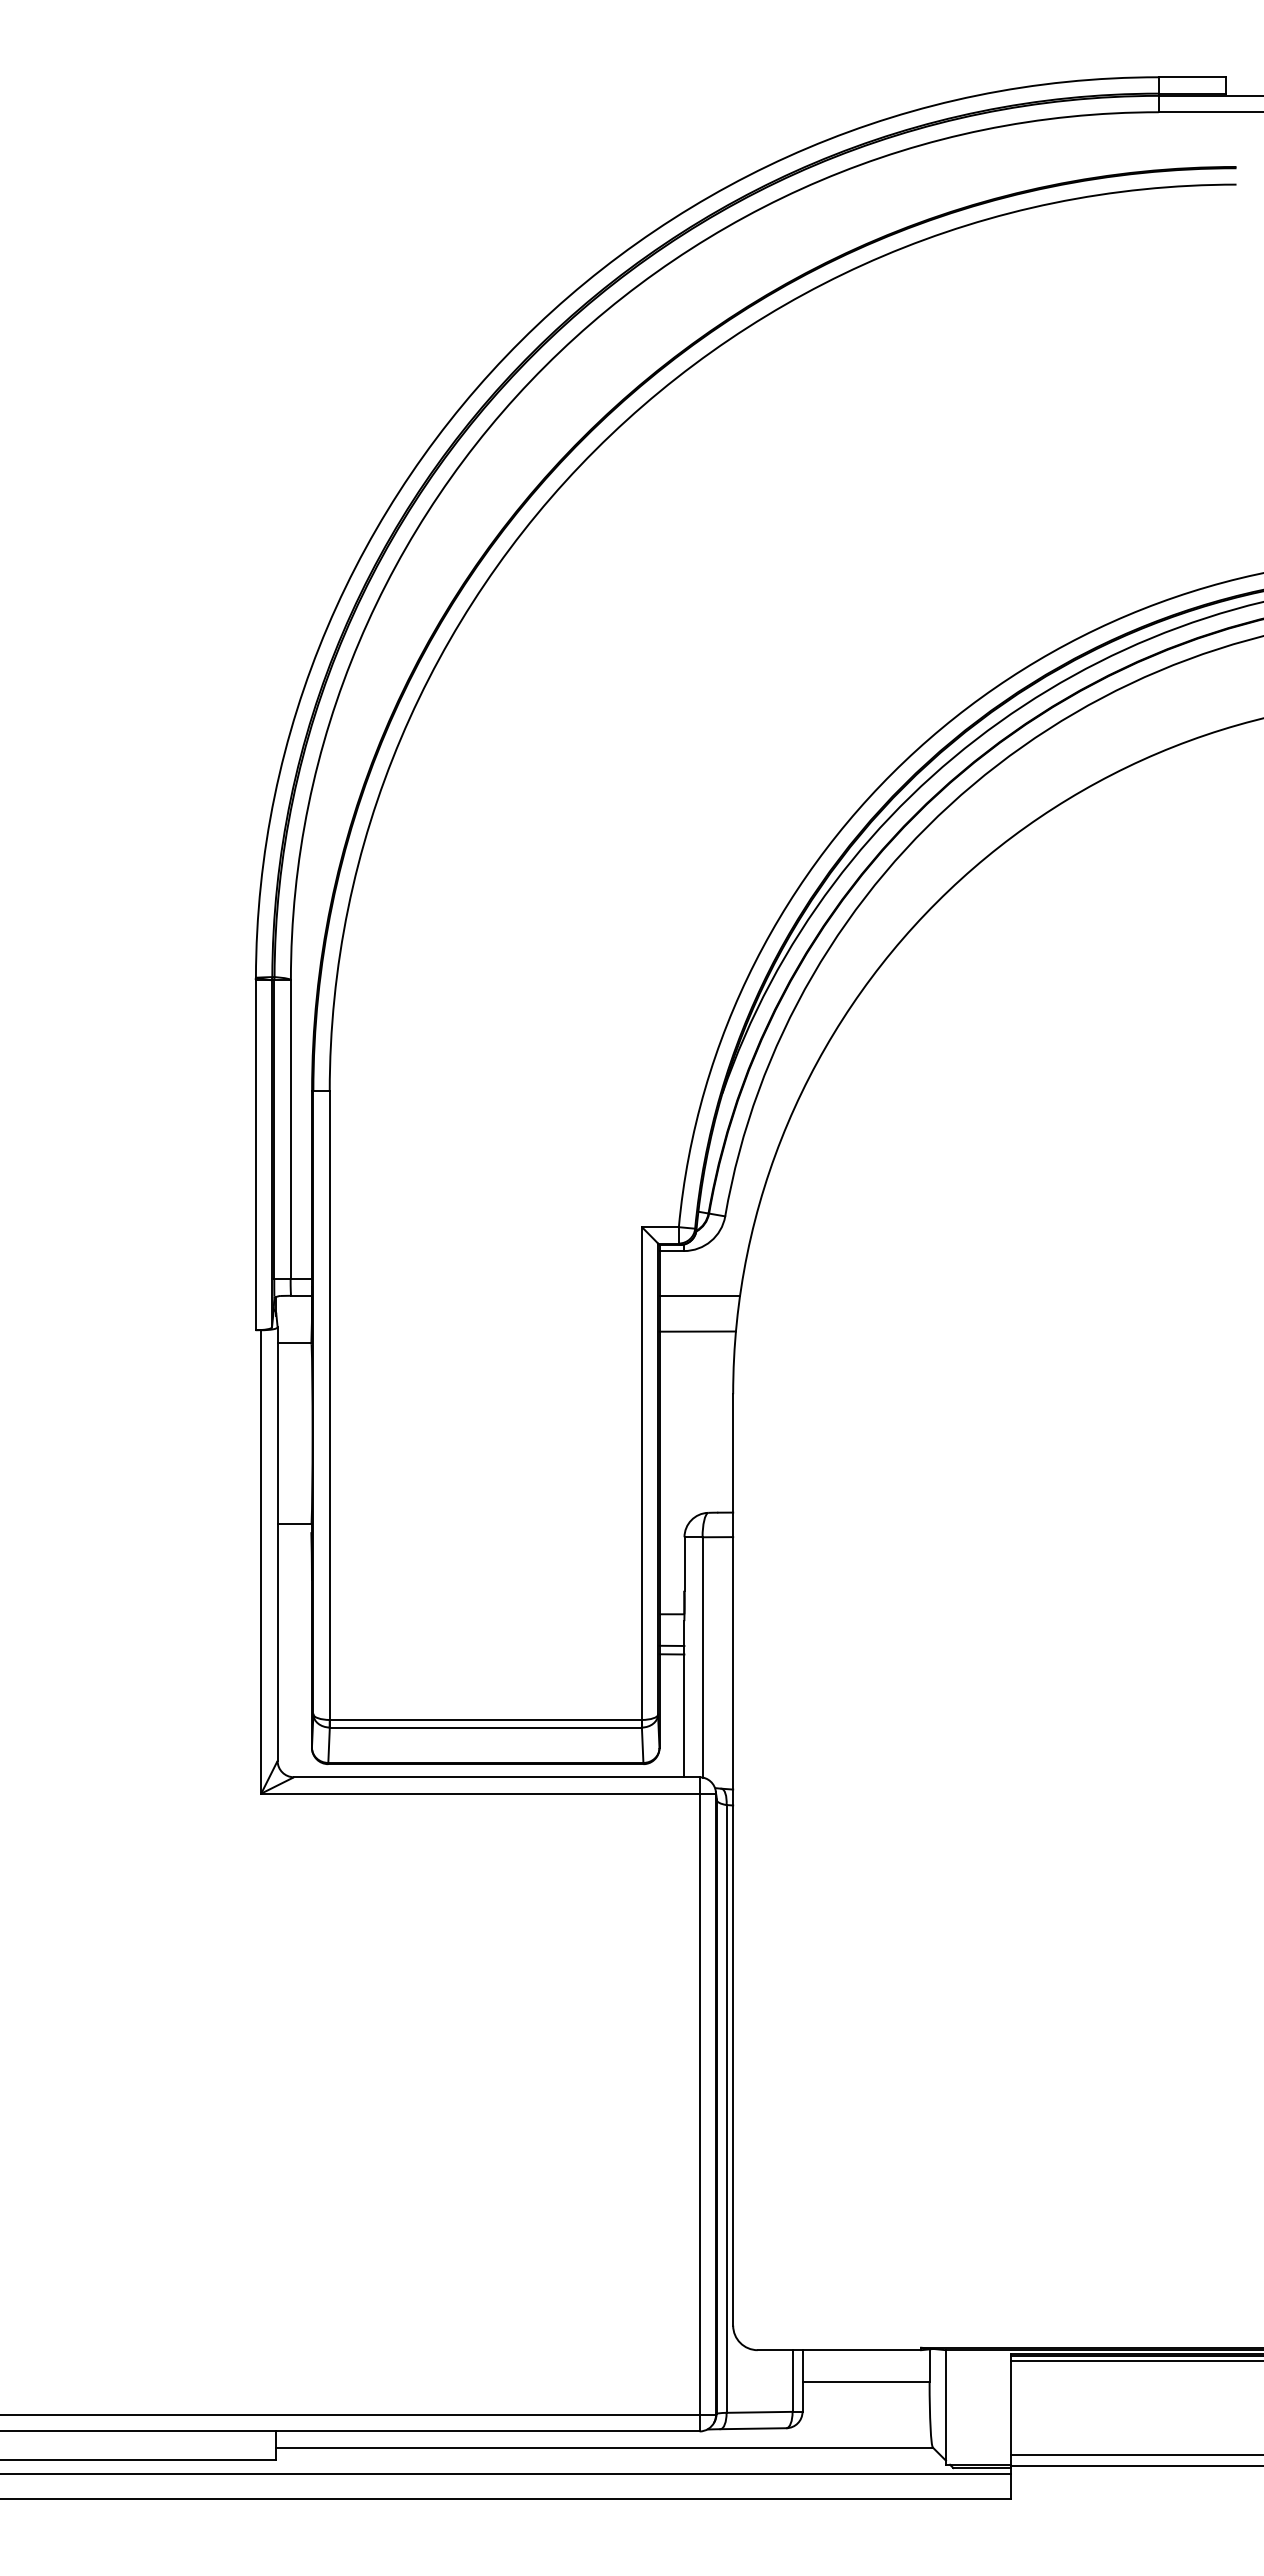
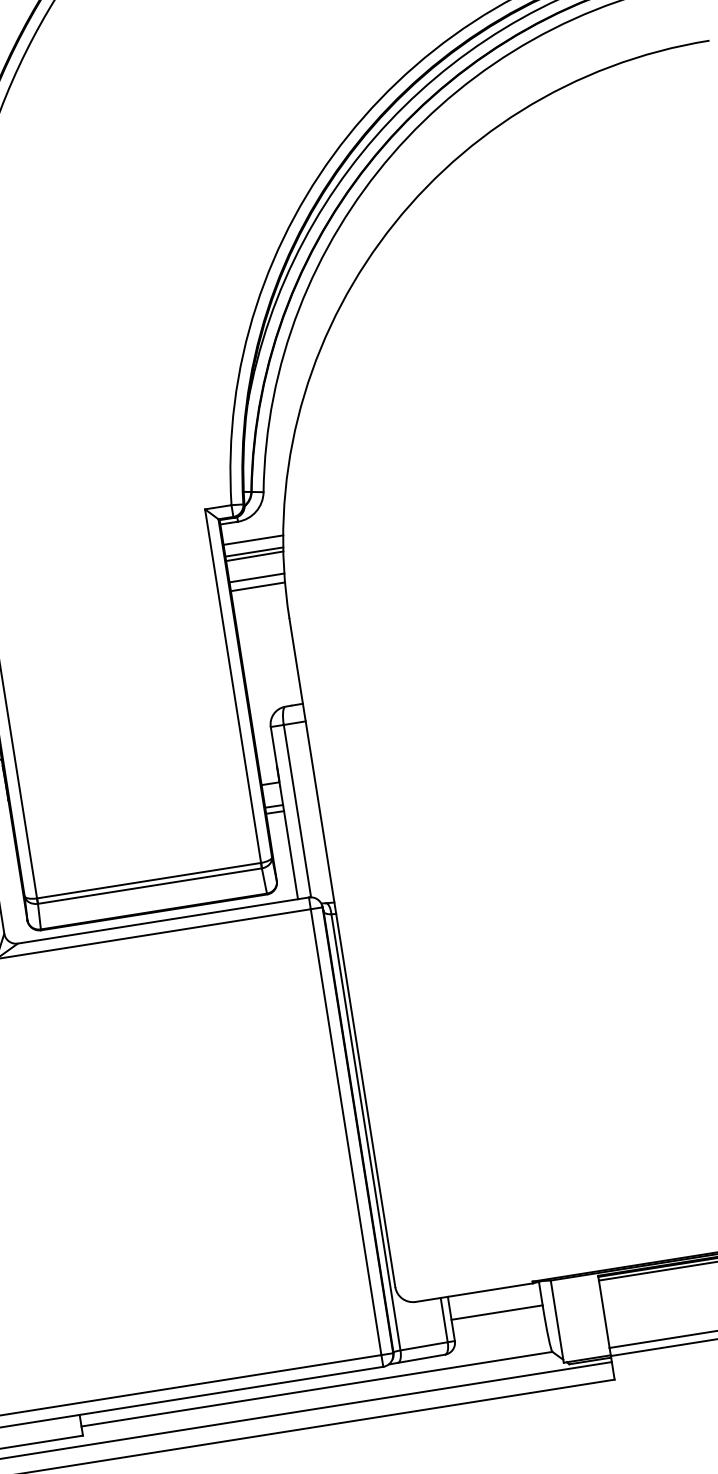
line: (700, 1279) -> (253, 540), added
line: (699, 1301) -> (254, 556), added
line: (697, 1343) -> (258, 586), added

